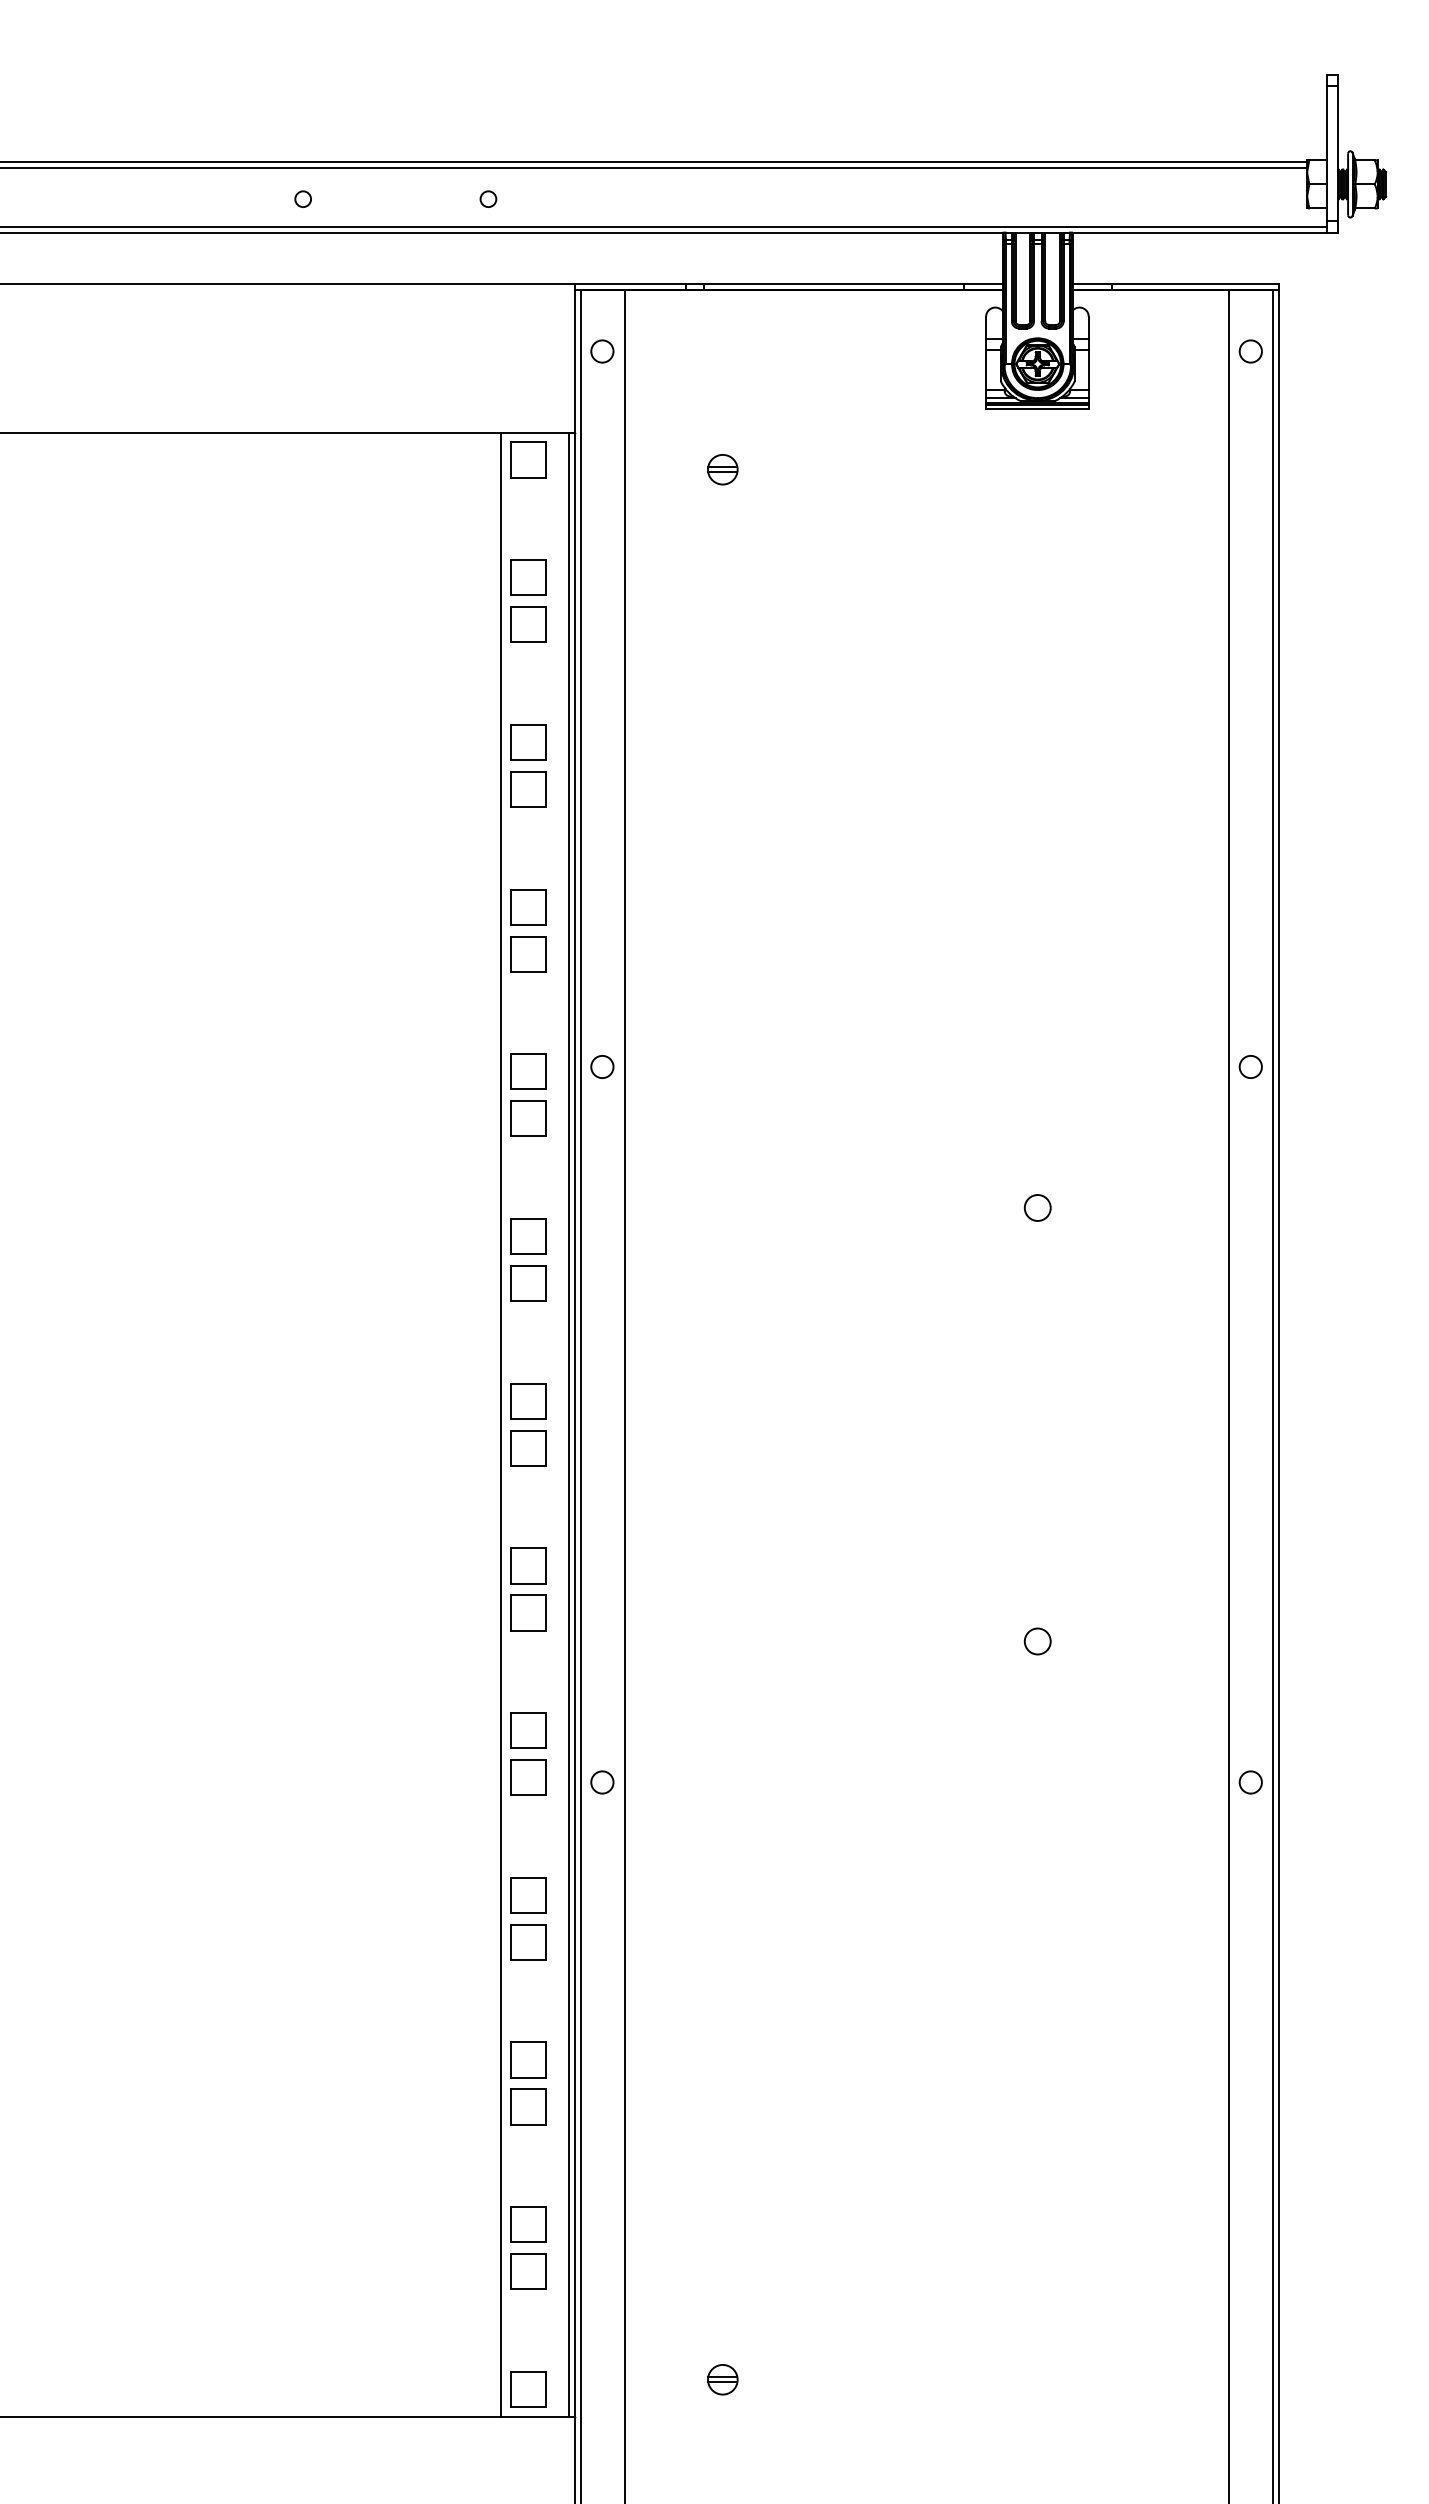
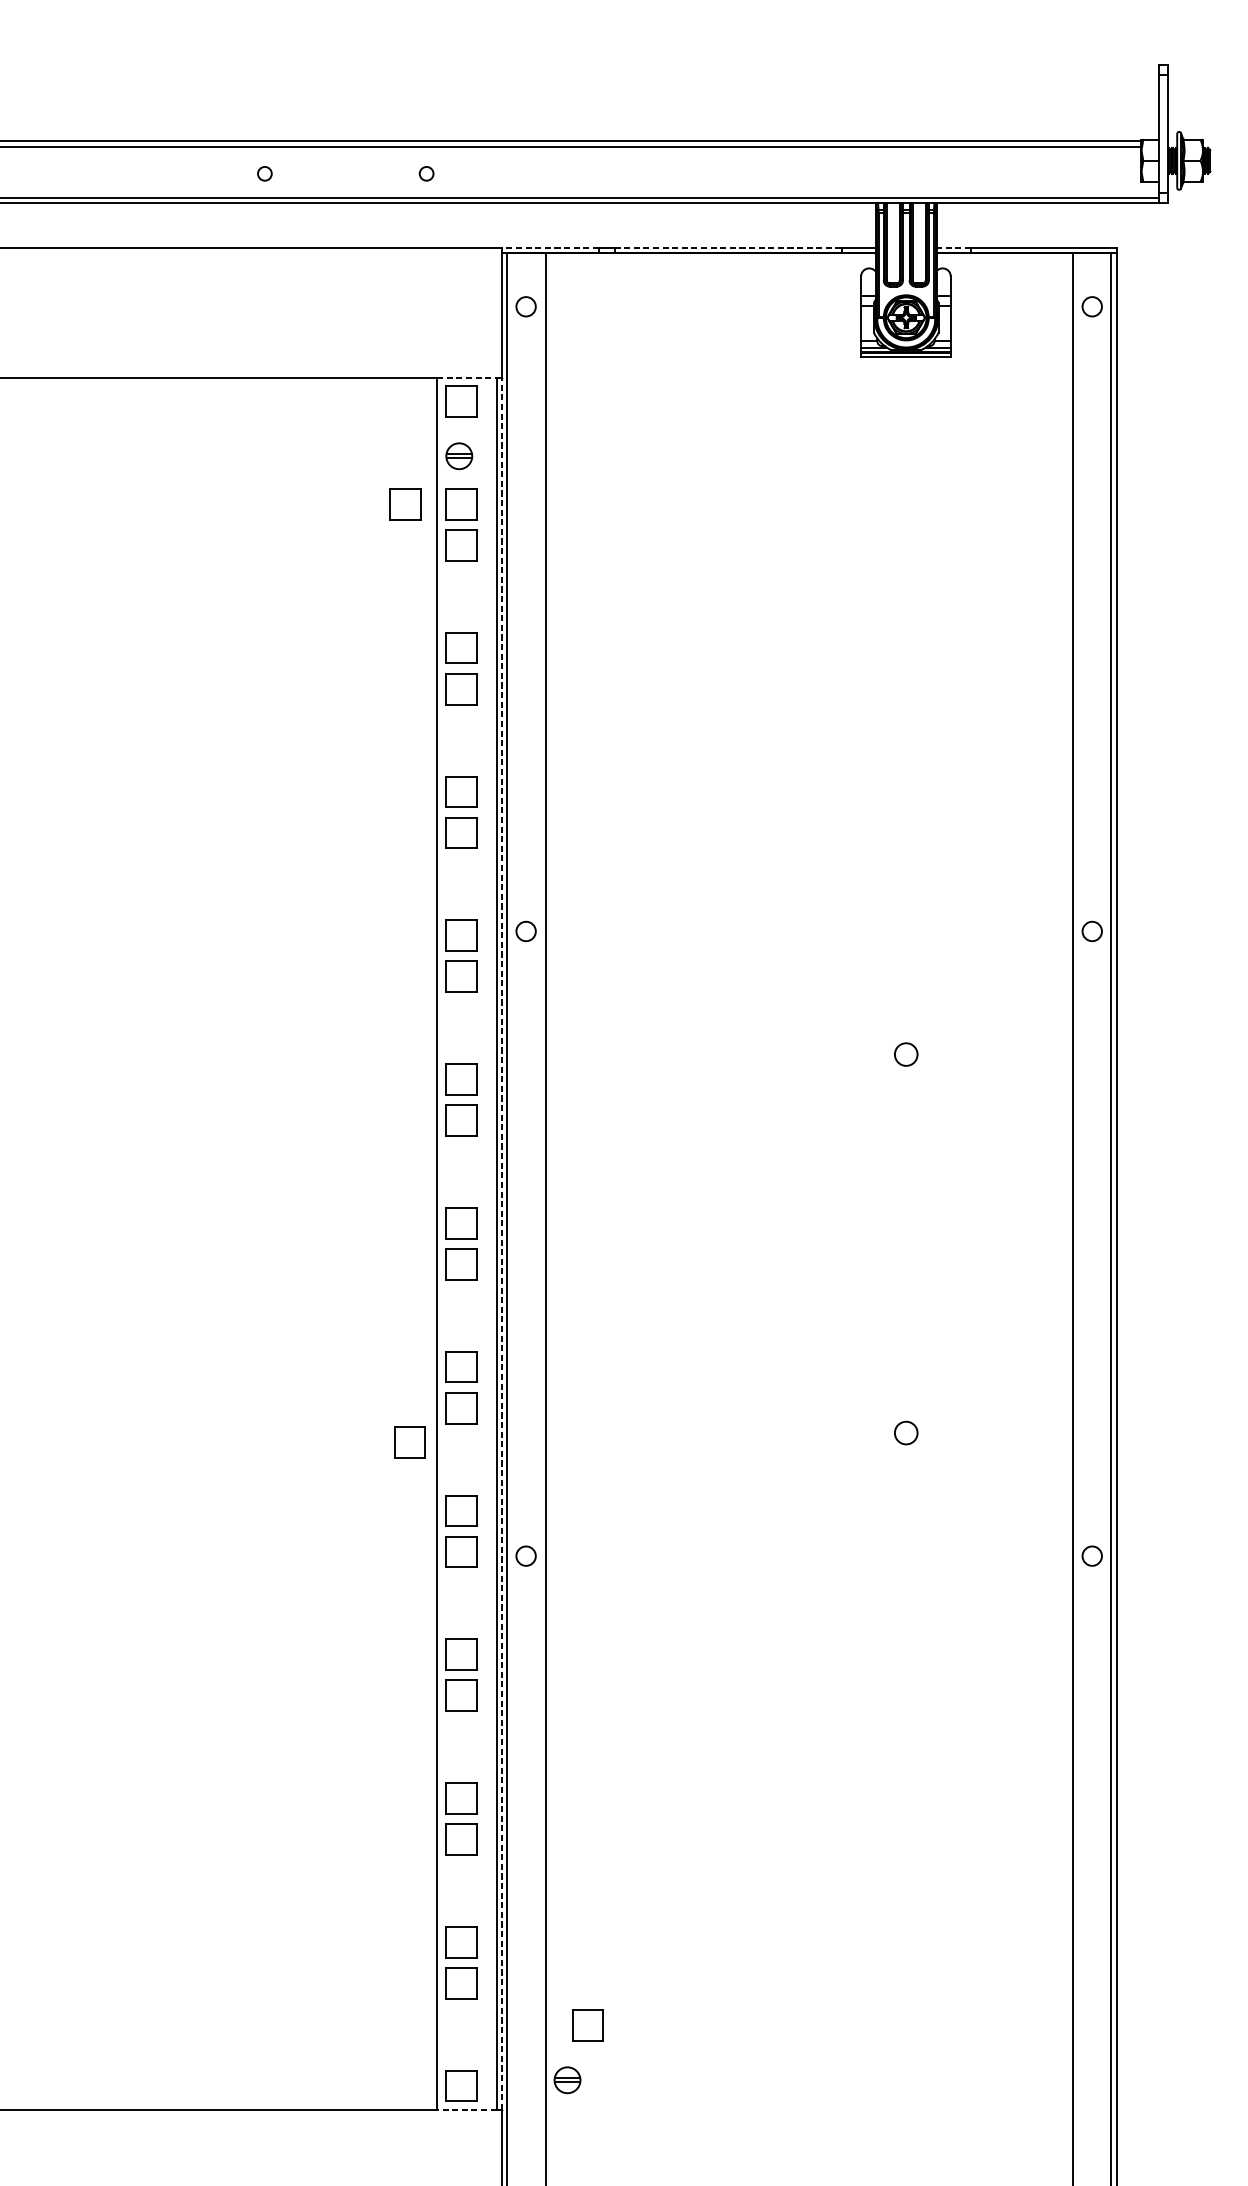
line: (630, 284) -> (550, 248), solid -> dashed
line: (833, 284) -> (727, 248), solid -> dashed
line: (1091, 284) -> (953, 248), solid -> dashed
line: (535, 432) -> (467, 377), solid -> dashed
part: (722, 469) -> (458, 456), moved
part: (464, 577) -> (405, 504), added
line: (574, 1424) -> (501, 1243), solid -> dashed
part: (469, 1652) -> (410, 1442), added
part: (673, 2319) -> (588, 2025), added
part: (722, 2379) -> (567, 2080), moved
line: (534, 2416) -> (466, 2109), solid -> dashed

